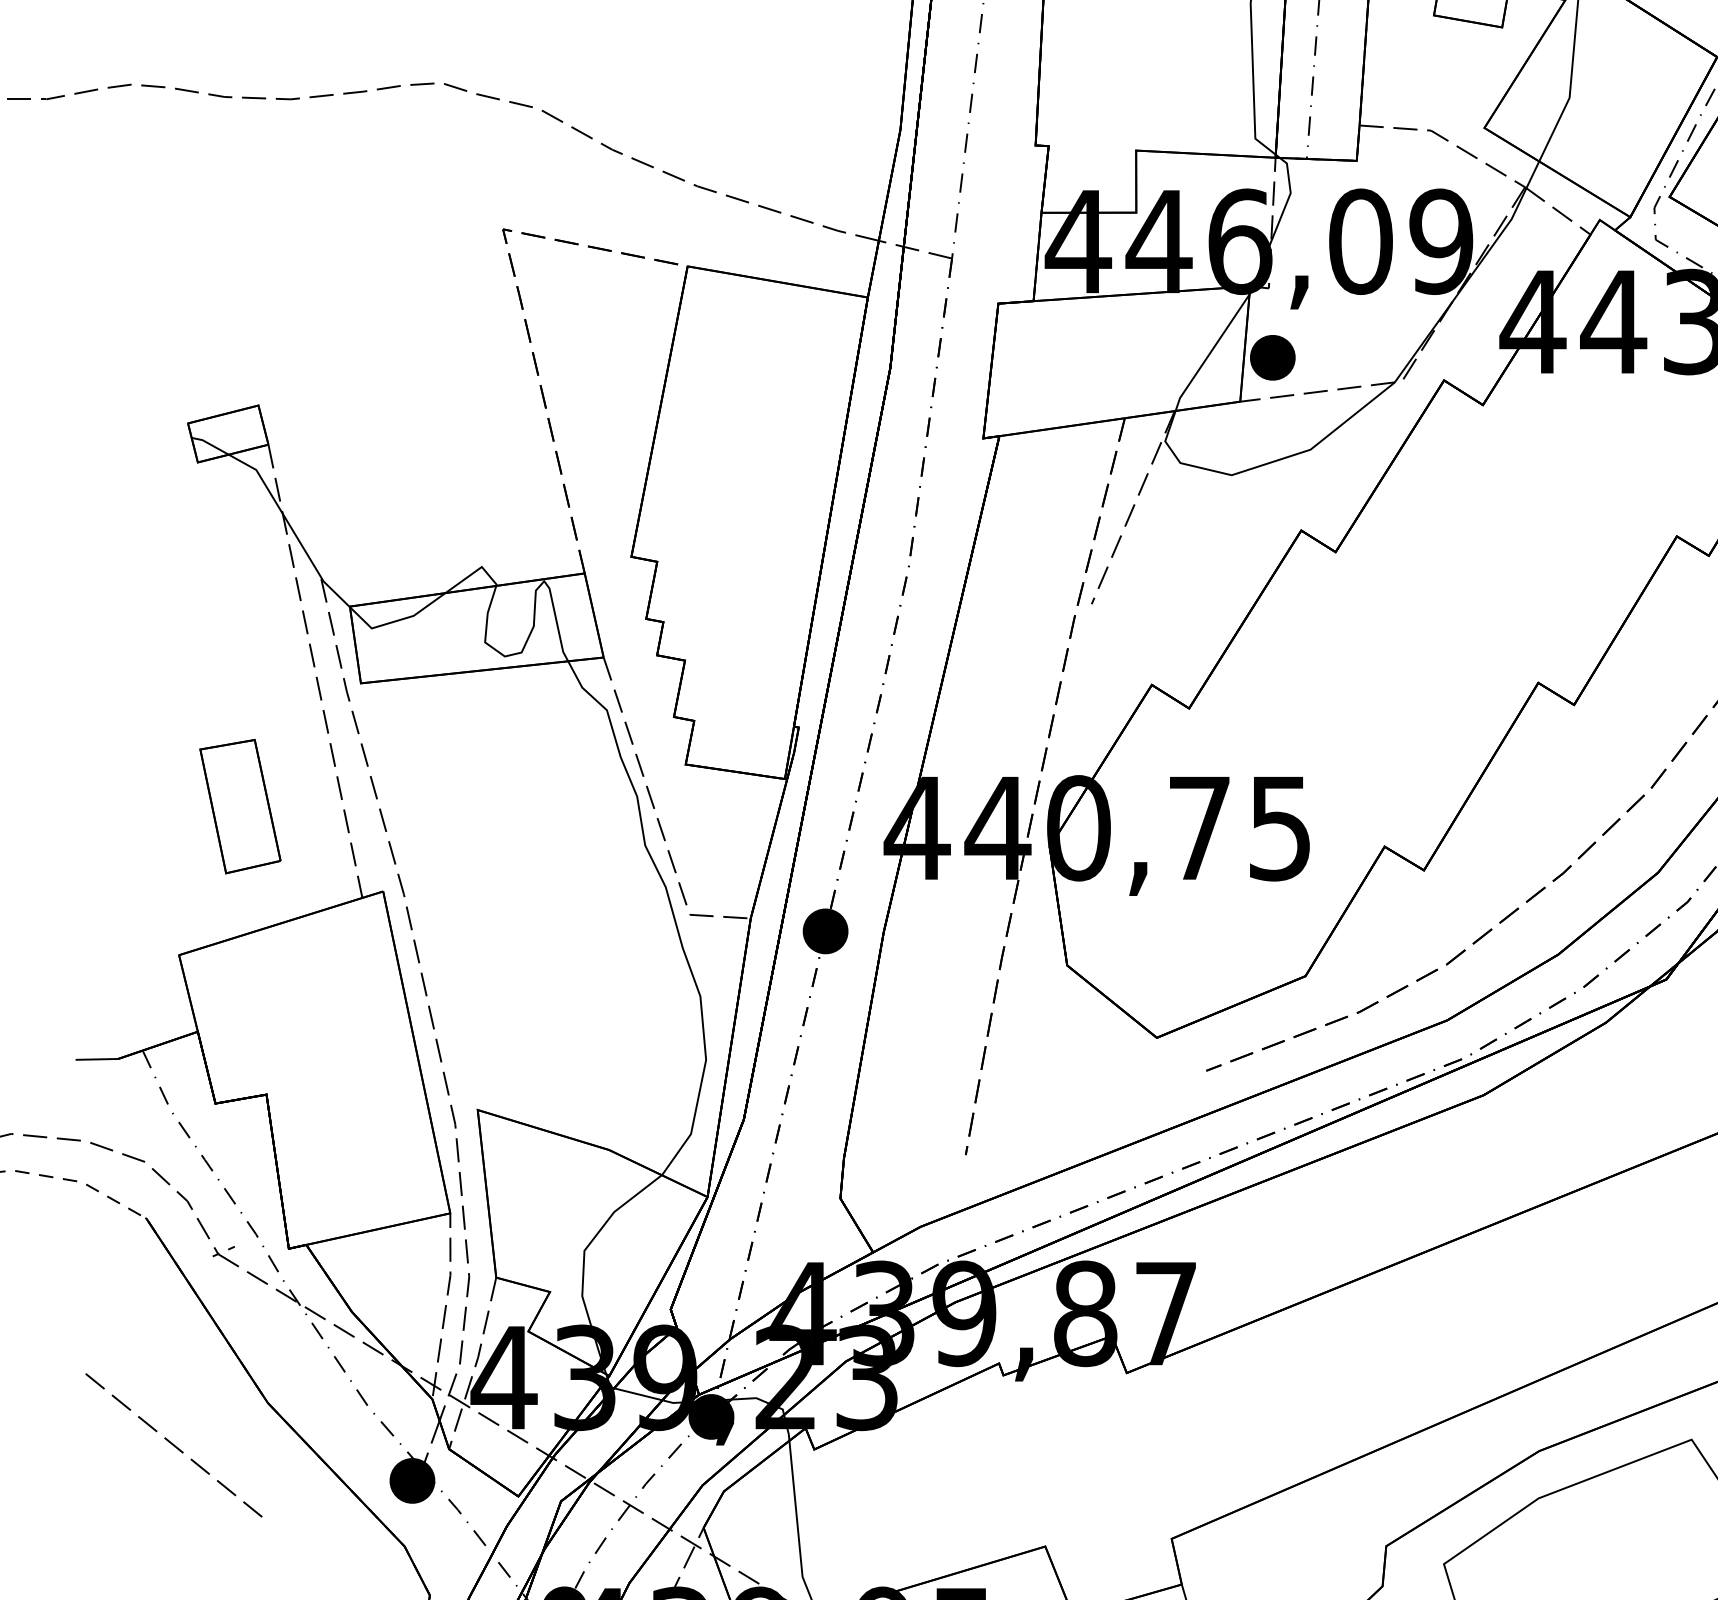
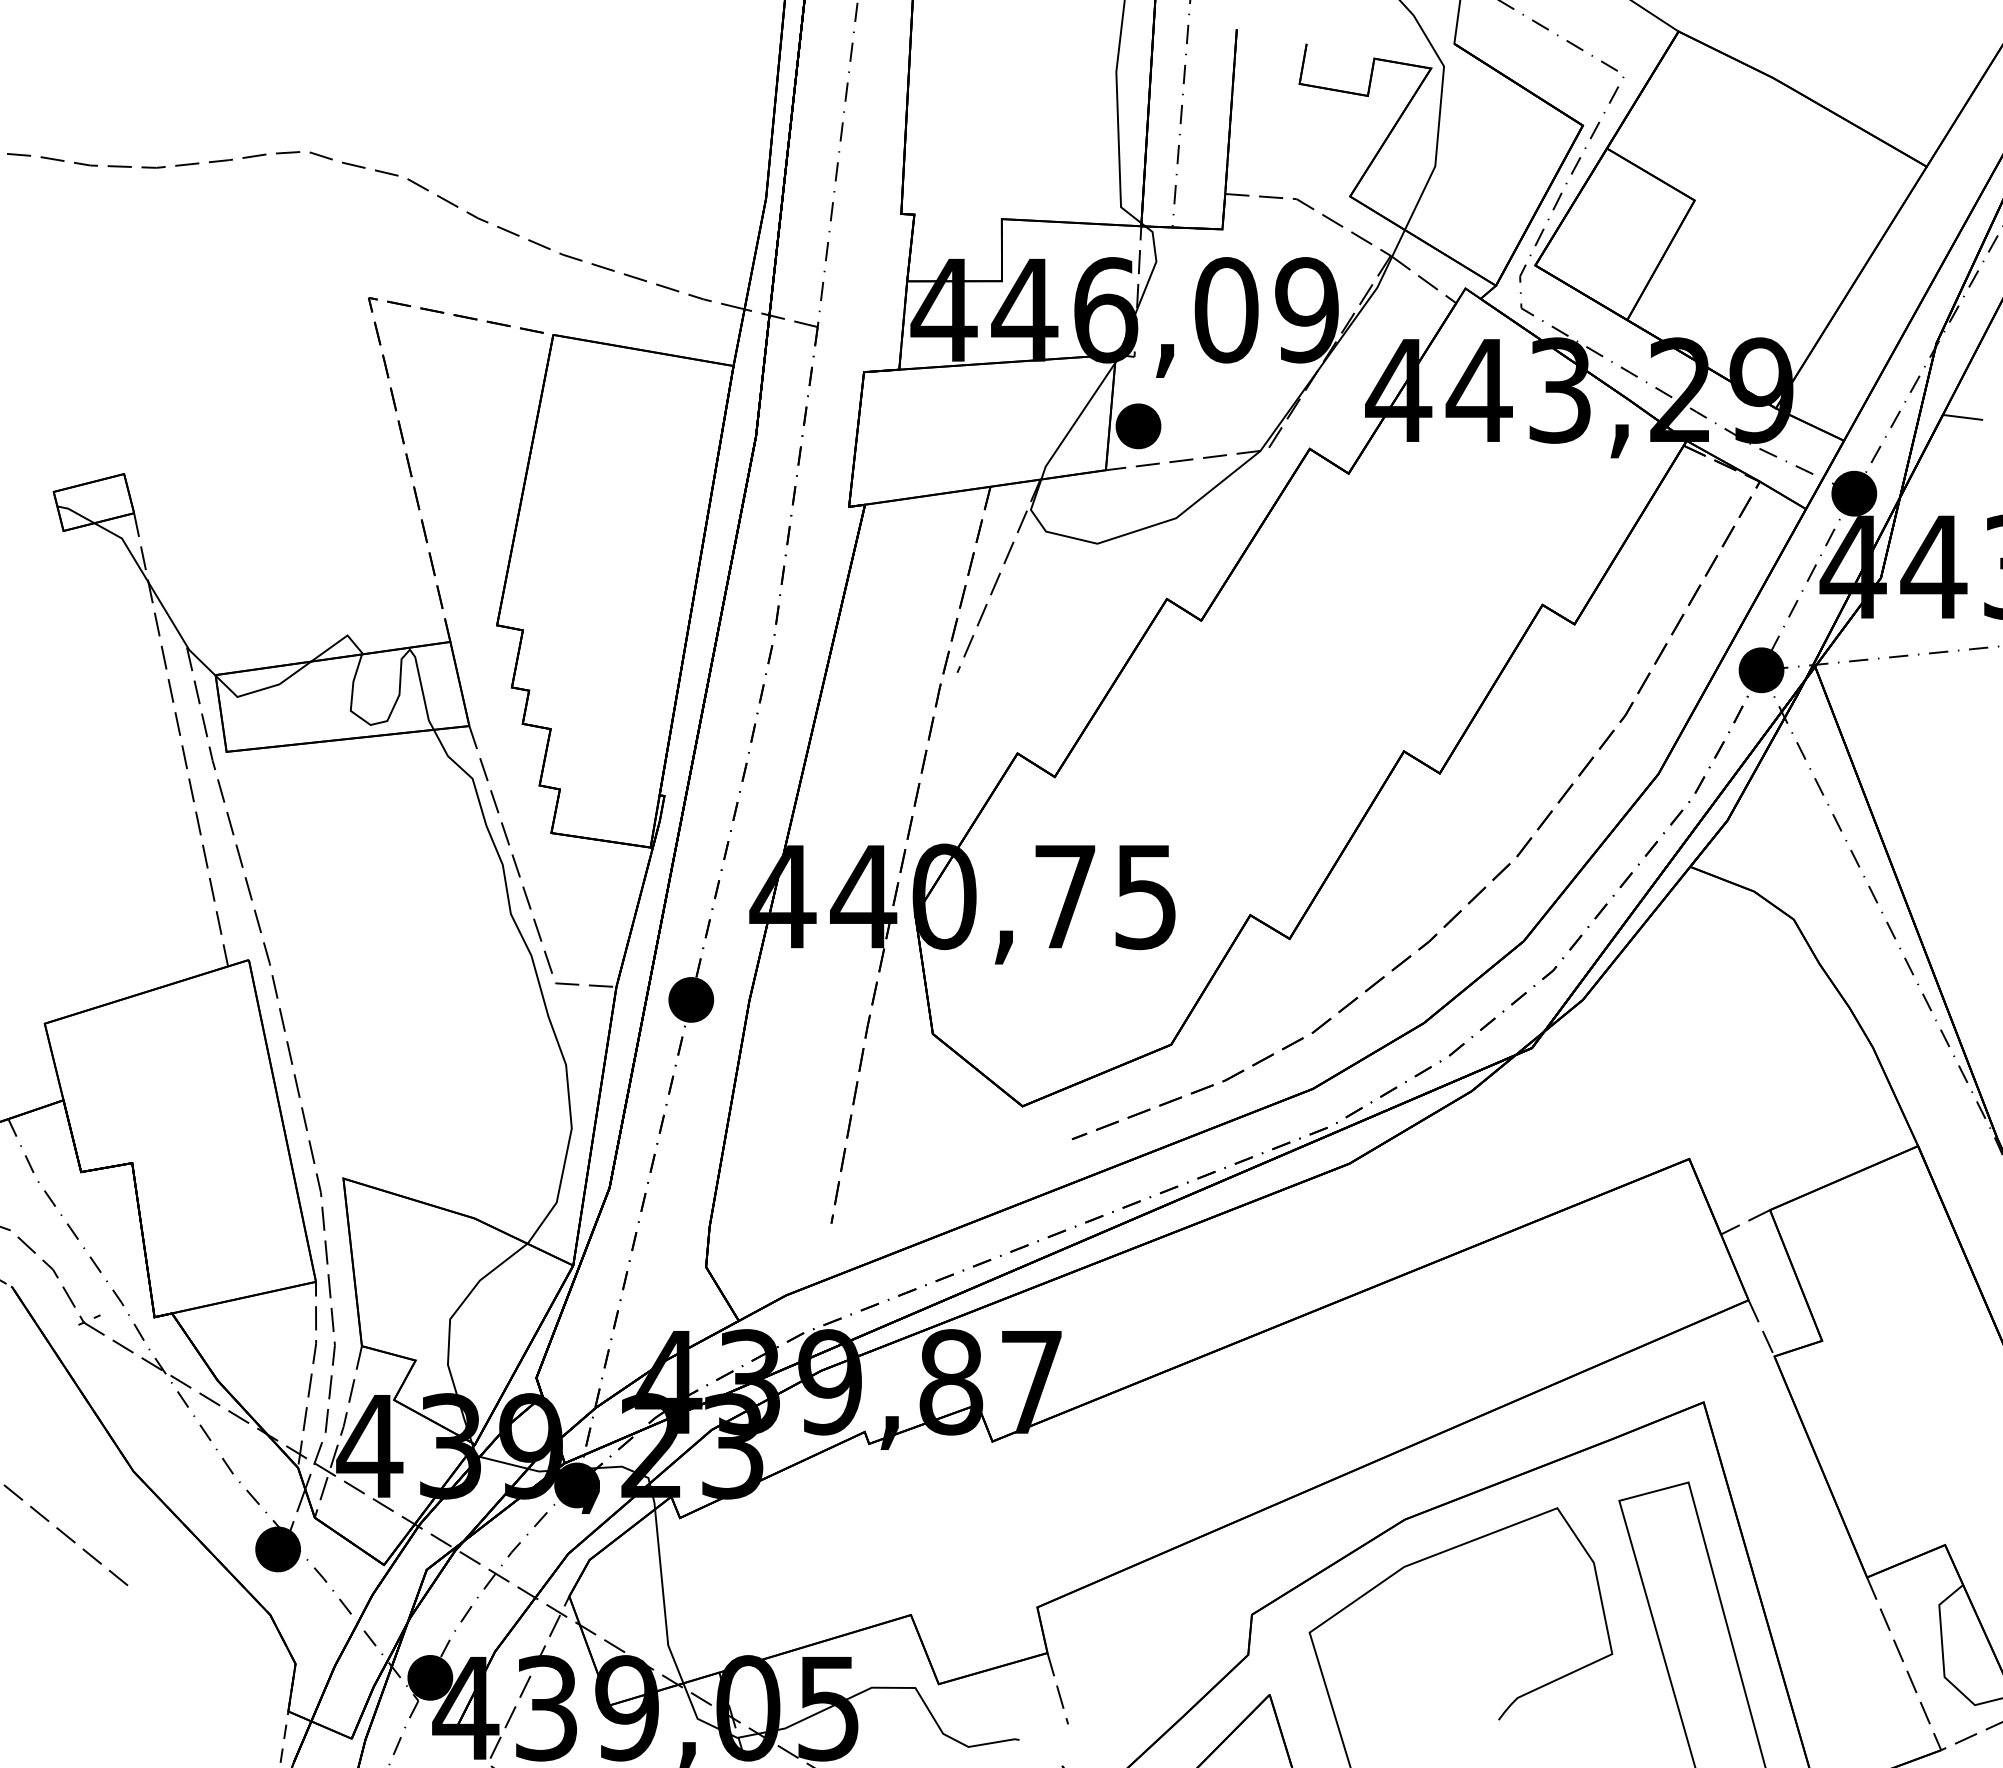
part: (240, 805) -> (106, 874), removed

